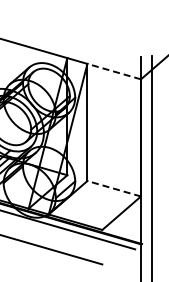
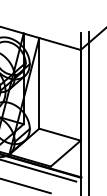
line: (114, 71) -> (60, 43), dashed -> solid
line: (114, 188) -> (60, 134), dashed -> solid

